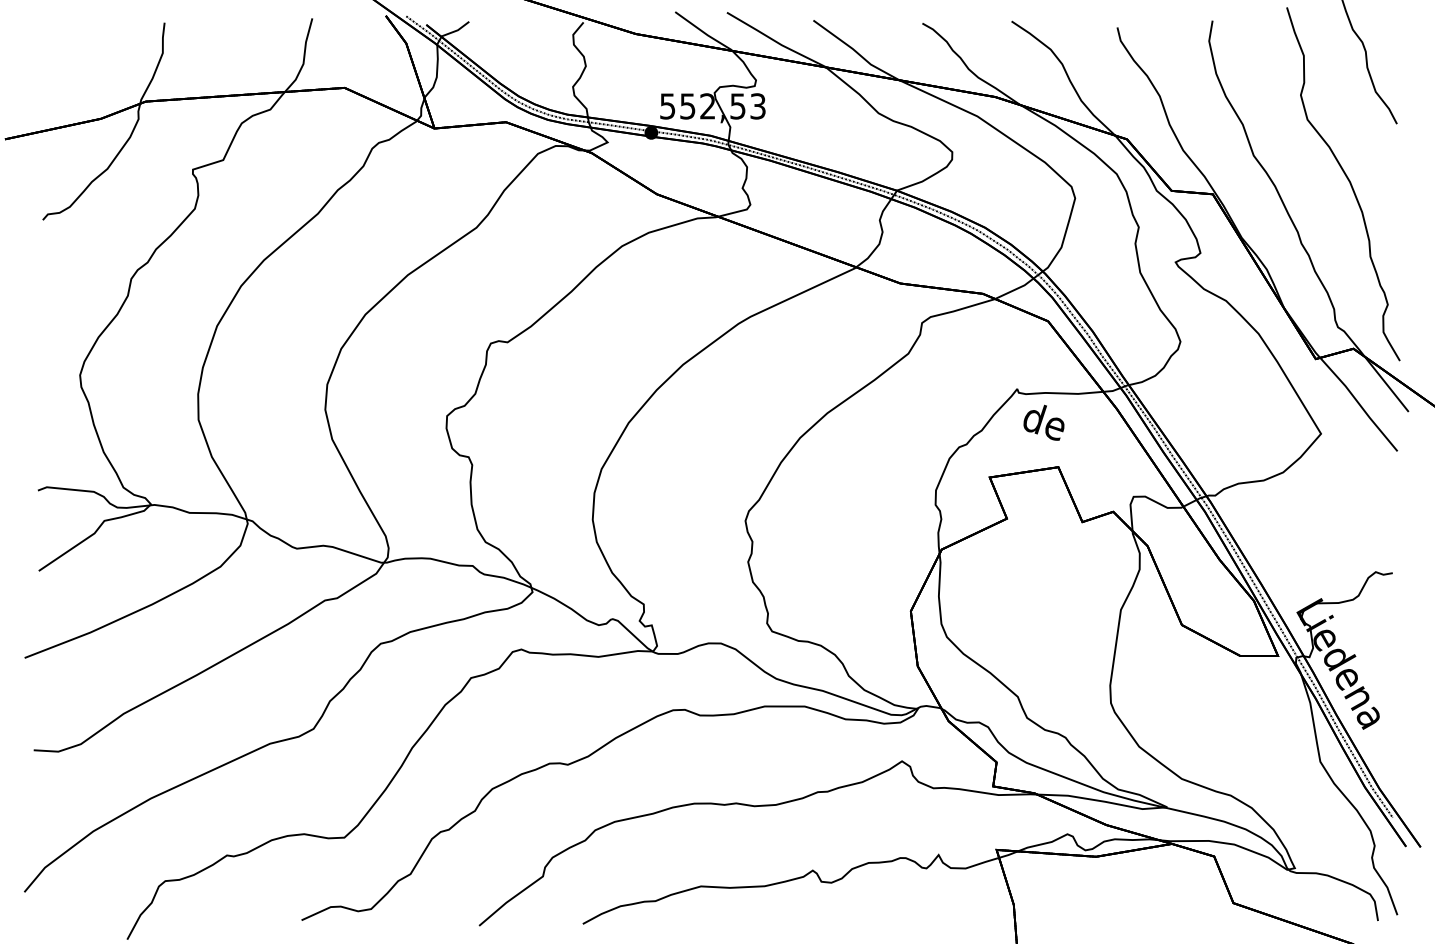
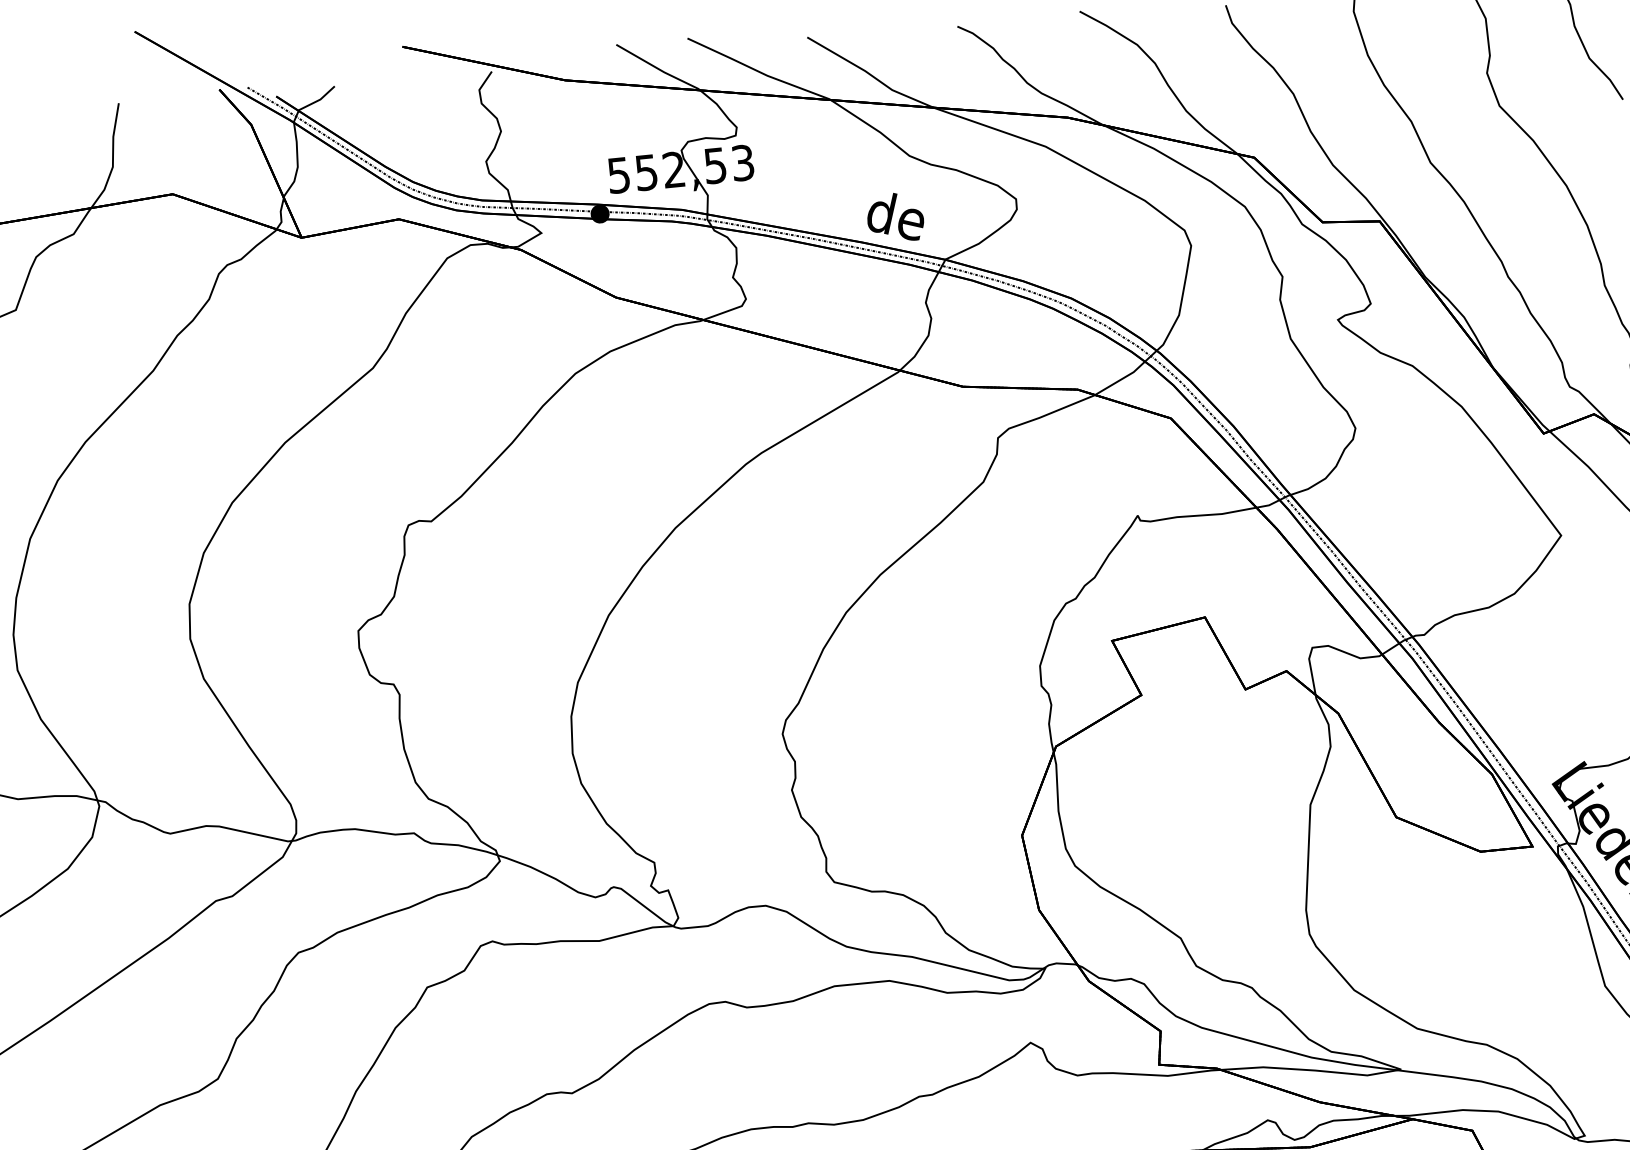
text: (1043, 422) -> (894, 217), moved

